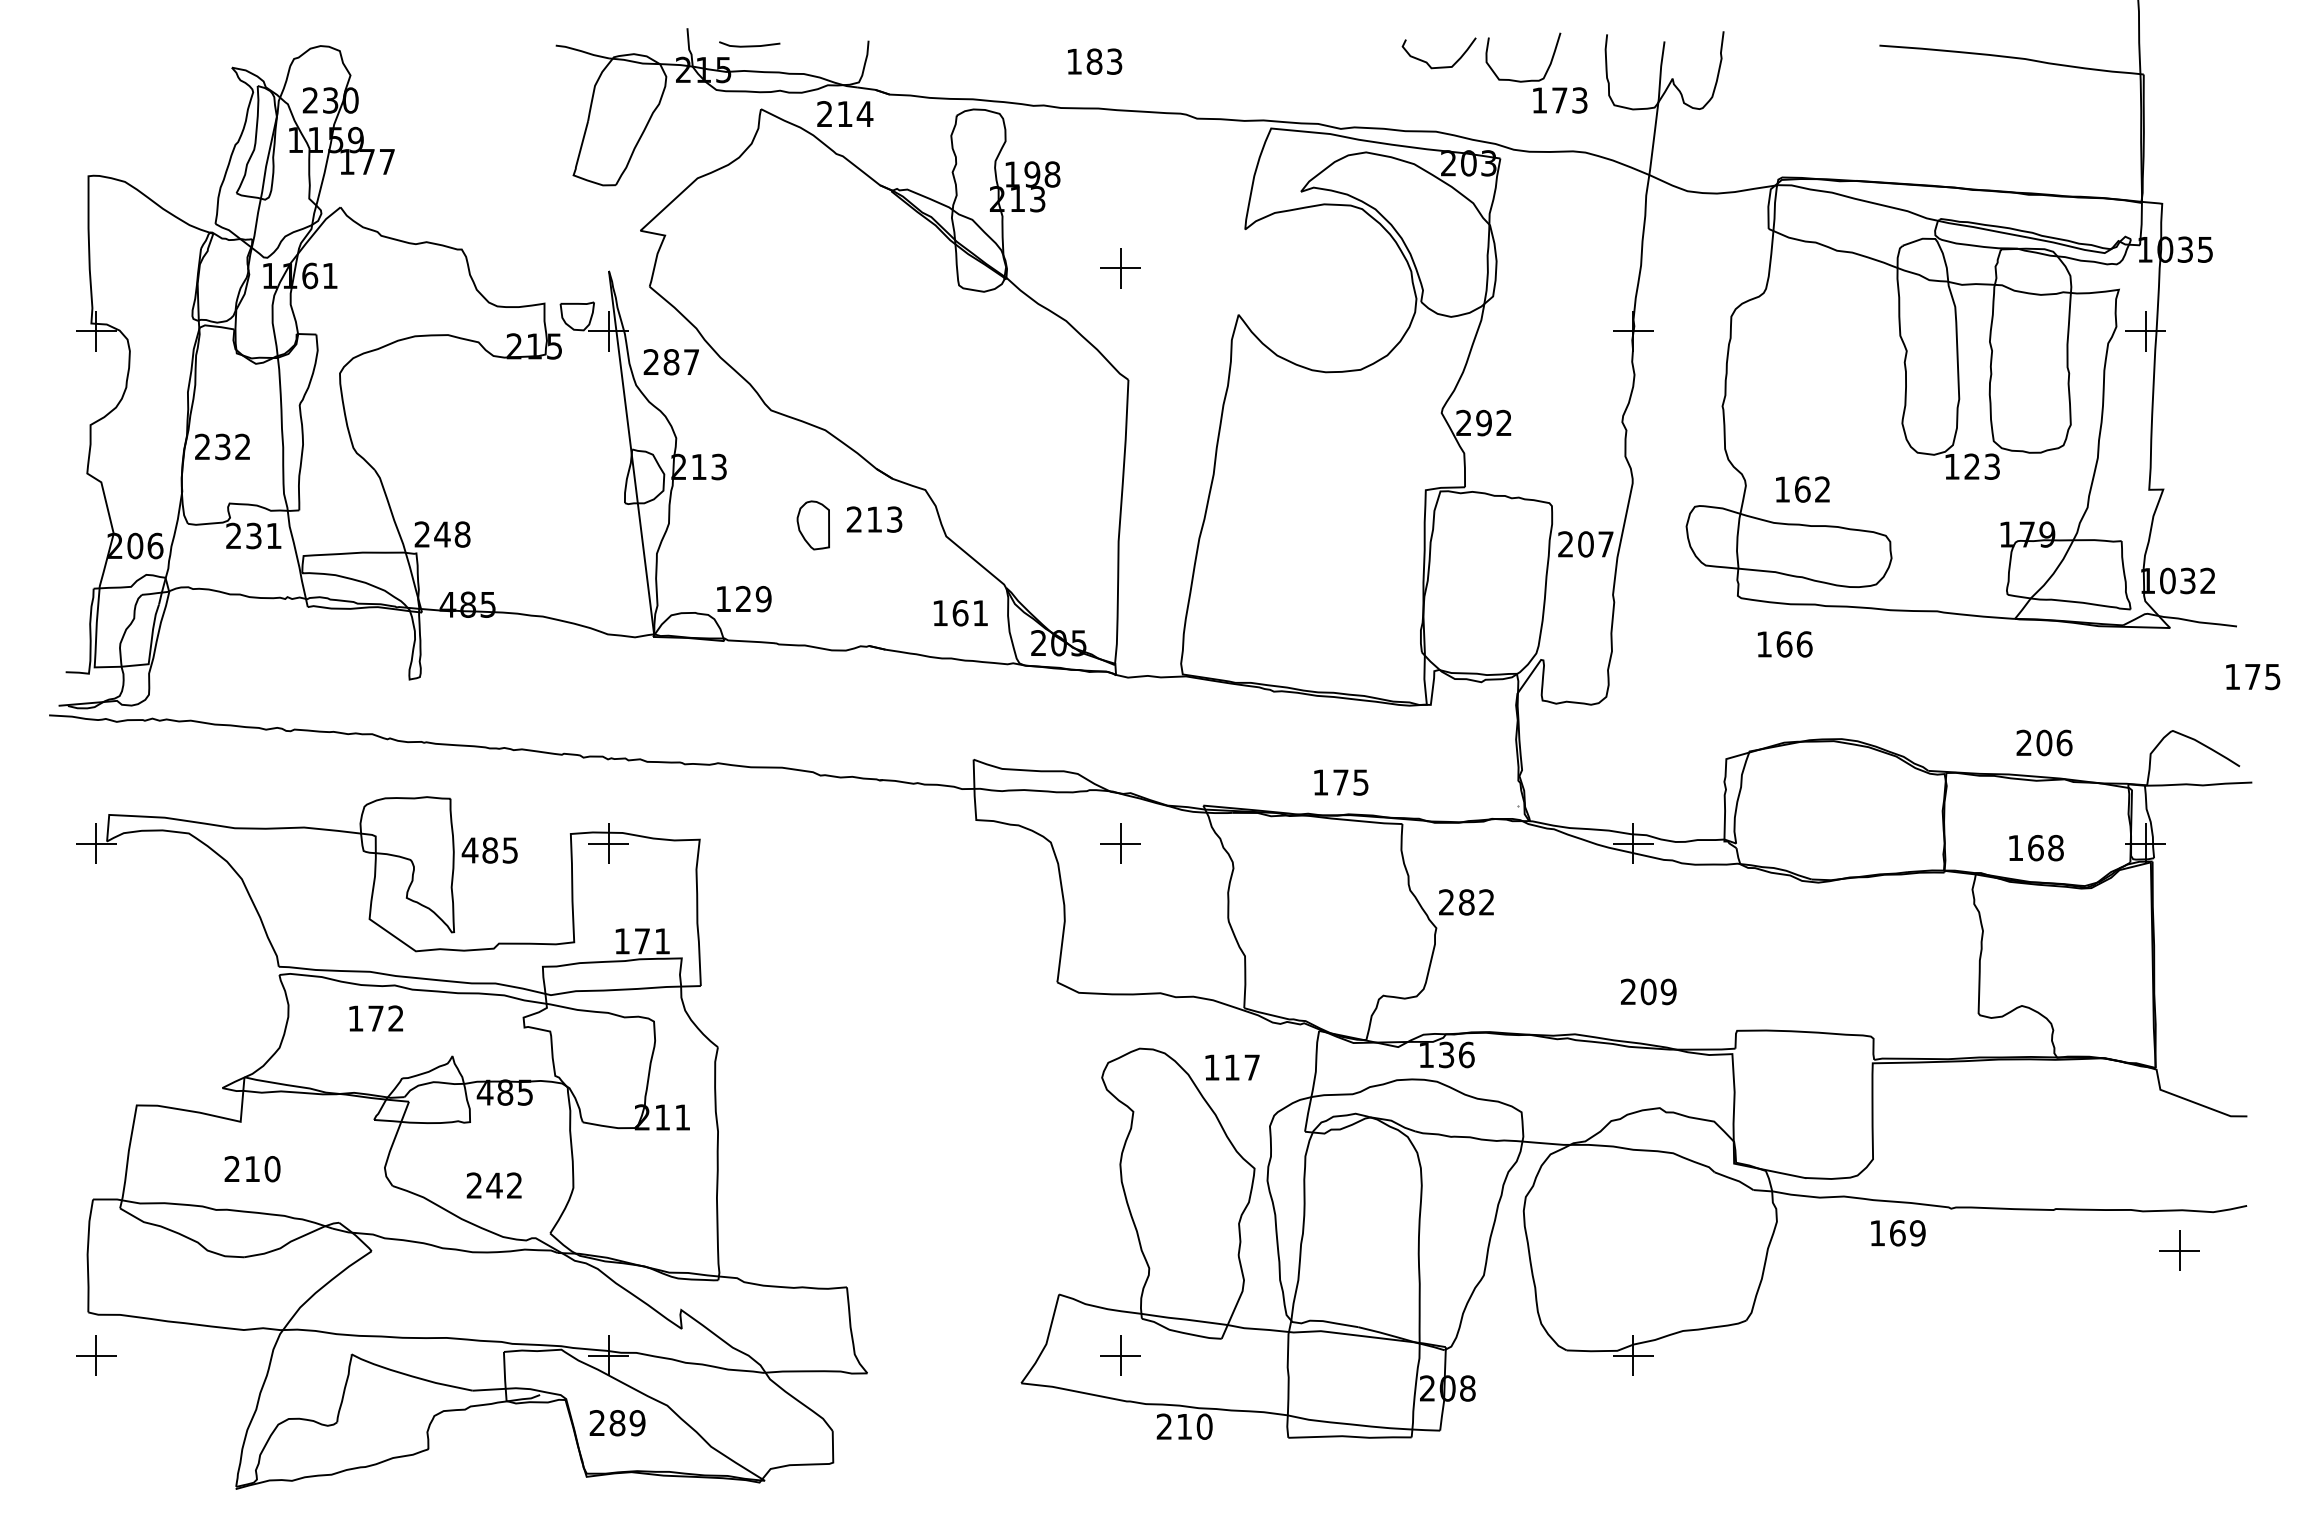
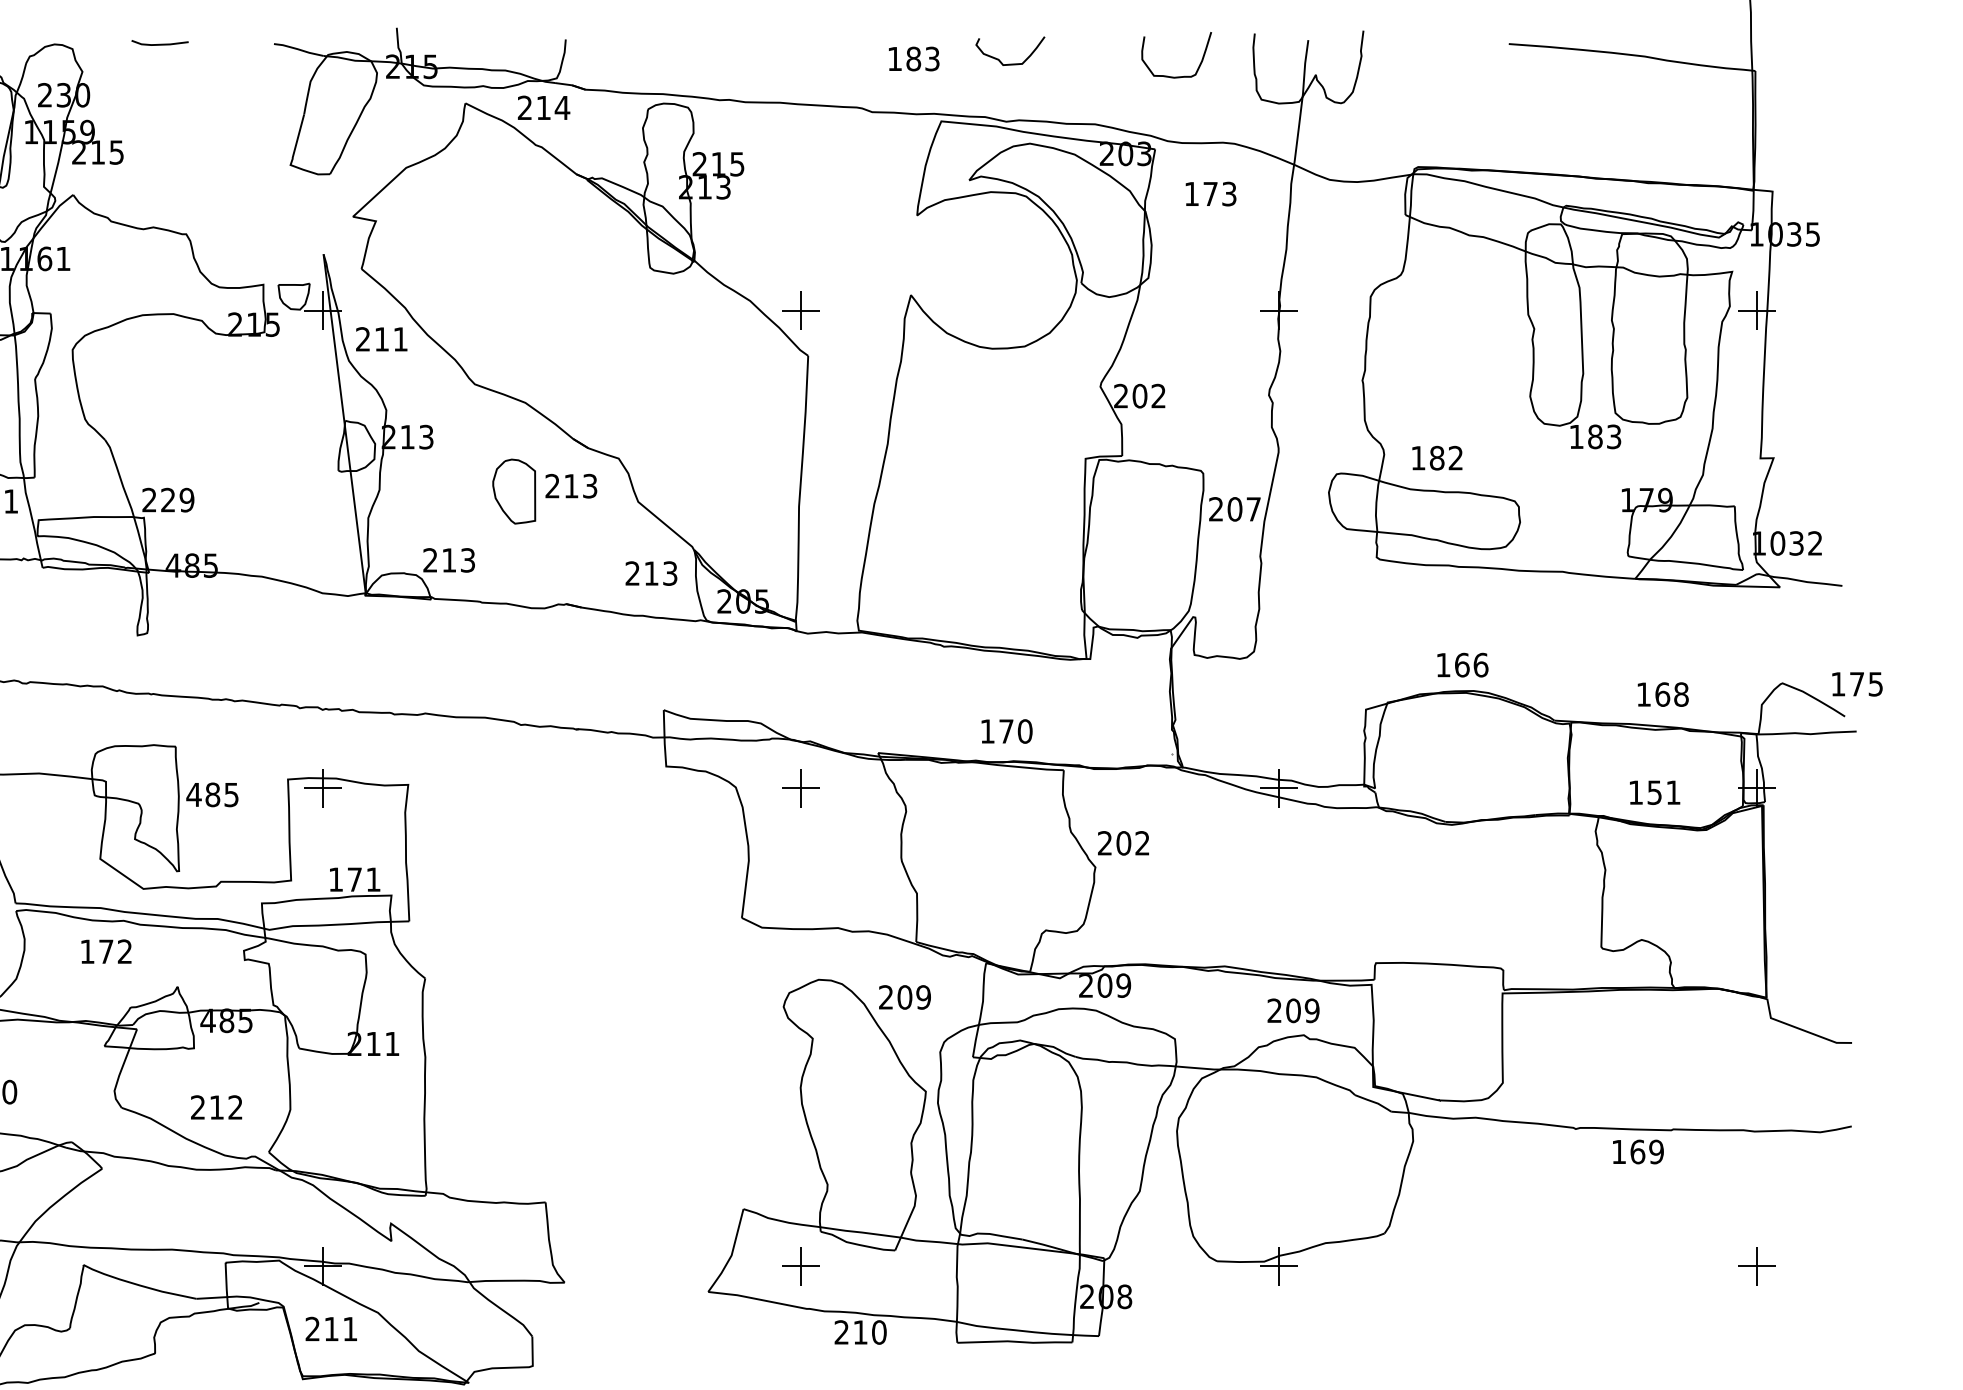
line: (749, 45) -> (159, 43), moved
text: (1095, 61) -> (914, 58), moved
curve: (1438, 66) -> (1009, 63), moved
text: (1560, 100) -> (1211, 194), moved
text: (366, 161) -> (97, 152), 177 -> 215
text: (1032, 174) -> (718, 164), 198 -> 215
part: (1120, 268) -> (800, 310), moved
text: (680, 362) -> (390, 339), 287 -> 211
text: (1484, 423) -> (1140, 396), 292 -> 202
text: (1972, 466) -> (1595, 436), 123 -> 183
text: (1802, 489) -> (1437, 458), 162 -> 182
part: (813, 525) -> (514, 491), size x1.43
text: (452, 534) -> (177, 500), 248 -> 229
text: (743, 598) -> (449, 559), 129 -> 213
text: (960, 613) -> (651, 573), 161 -> 213
text: (1785, 644) -> (1463, 665), moved
text: (2253, 677) -> (1857, 684), moved
text: (2044, 742) -> (1662, 694), 206 -> 168
text: (1360, 782) -> (1024, 731), 175 -> 170
text: (2045, 847) -> (1663, 792), 168 -> 151
text: (1466, 902) -> (1123, 843), 282 -> 202
text: (1648, 991) -> (1293, 1010), moved
text: (1446, 1054) -> (1104, 985), 136 -> 209
text: (1232, 1067) -> (905, 997), 117 -> 209
text: (494, 1185) -> (216, 1107), 242 -> 212
text: (1898, 1233) -> (1638, 1152), moved
part: (2179, 1250) -> (1757, 1266), moved
text: (627, 1423) -> (340, 1329), 289 -> 211

